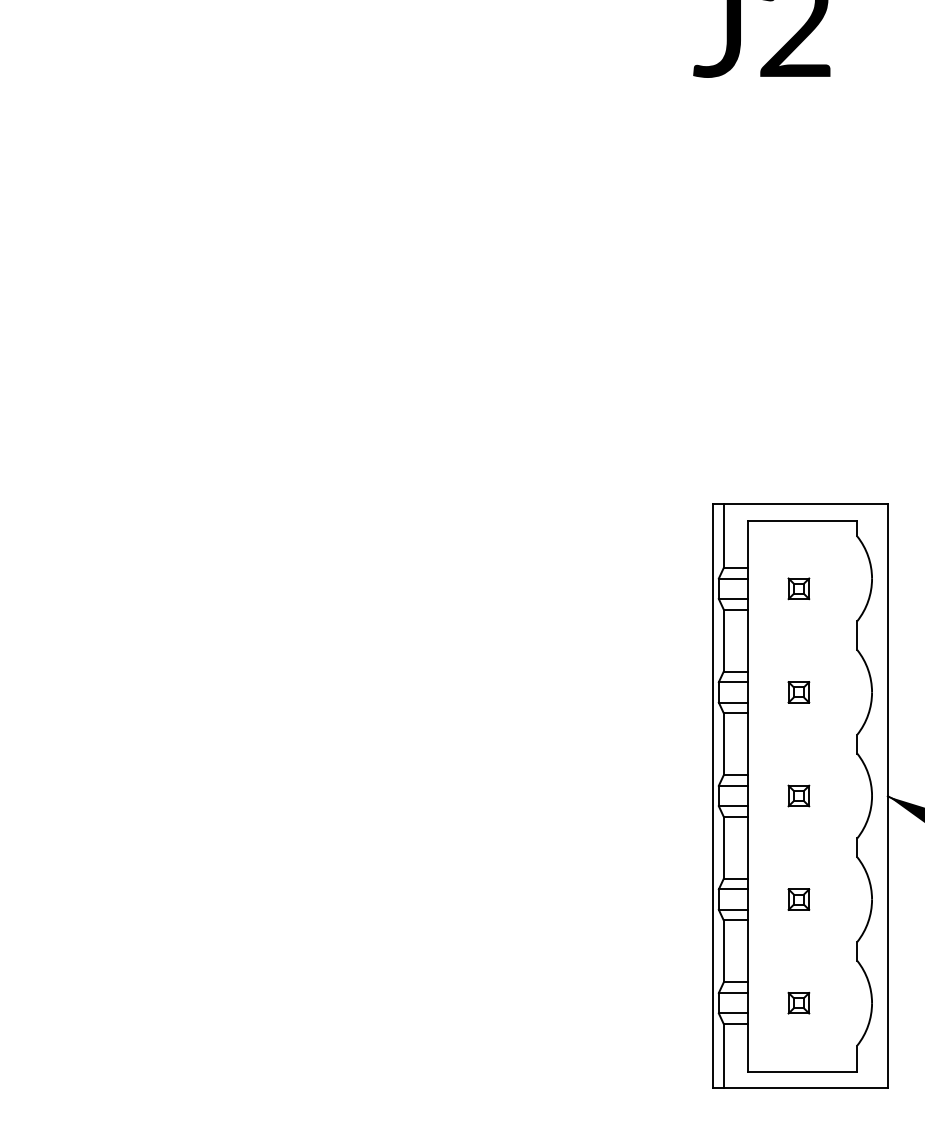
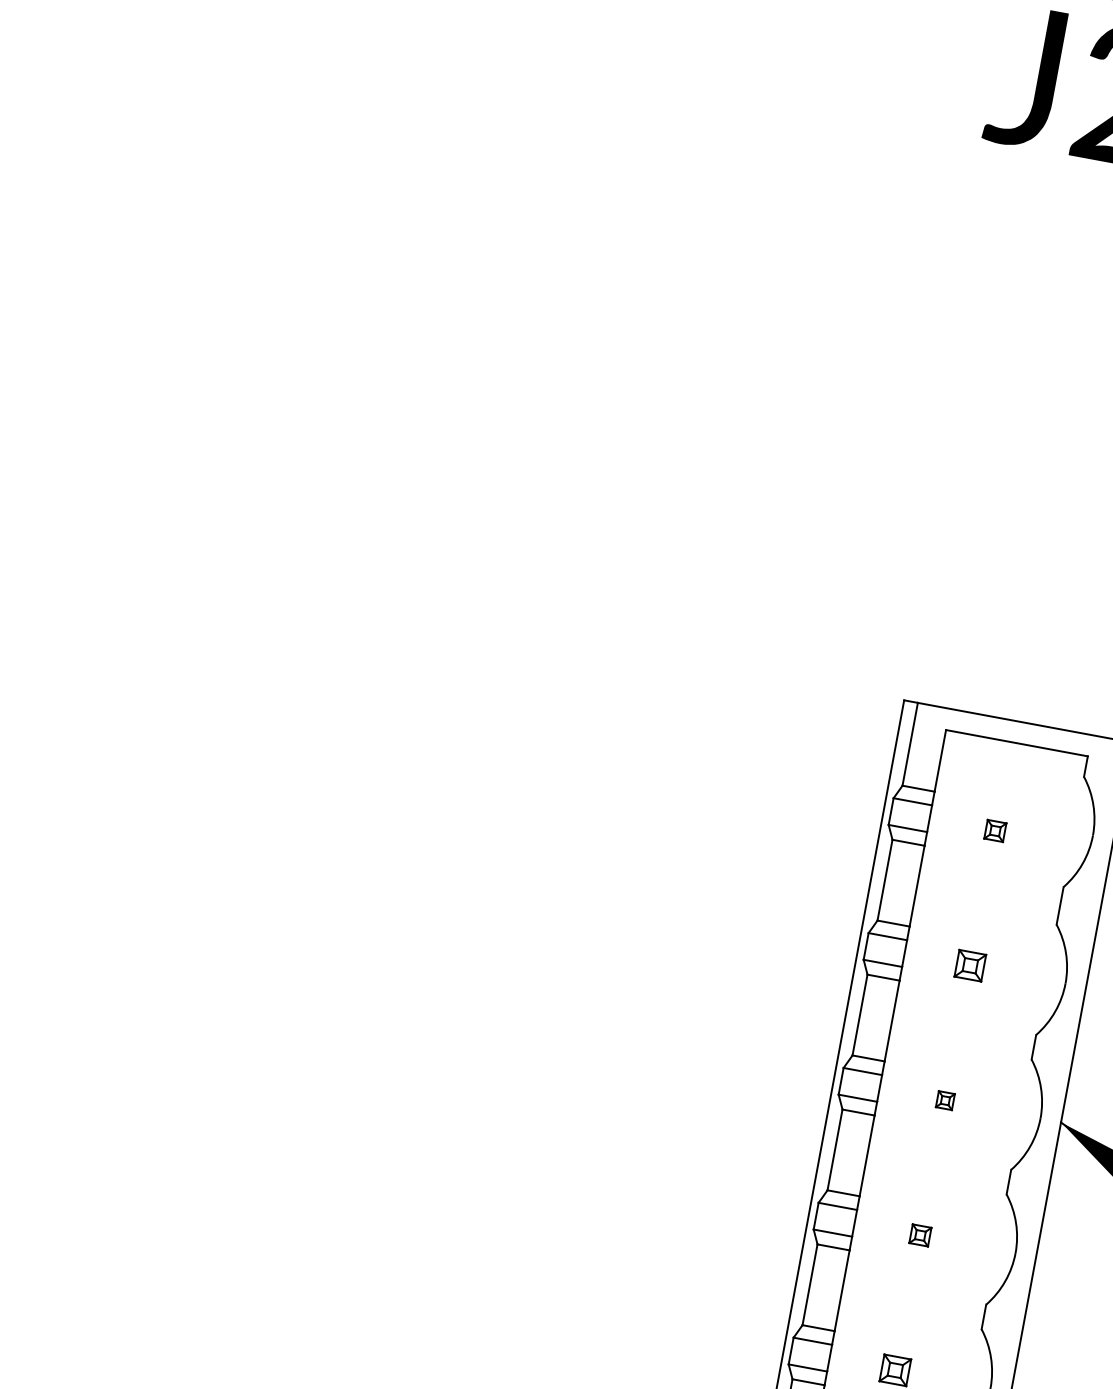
part: (798, 588) -> (994, 830), size x0.7
part: (798, 795) -> (944, 1099), size x0.6
part: (798, 899) -> (919, 1235), size x0.7

